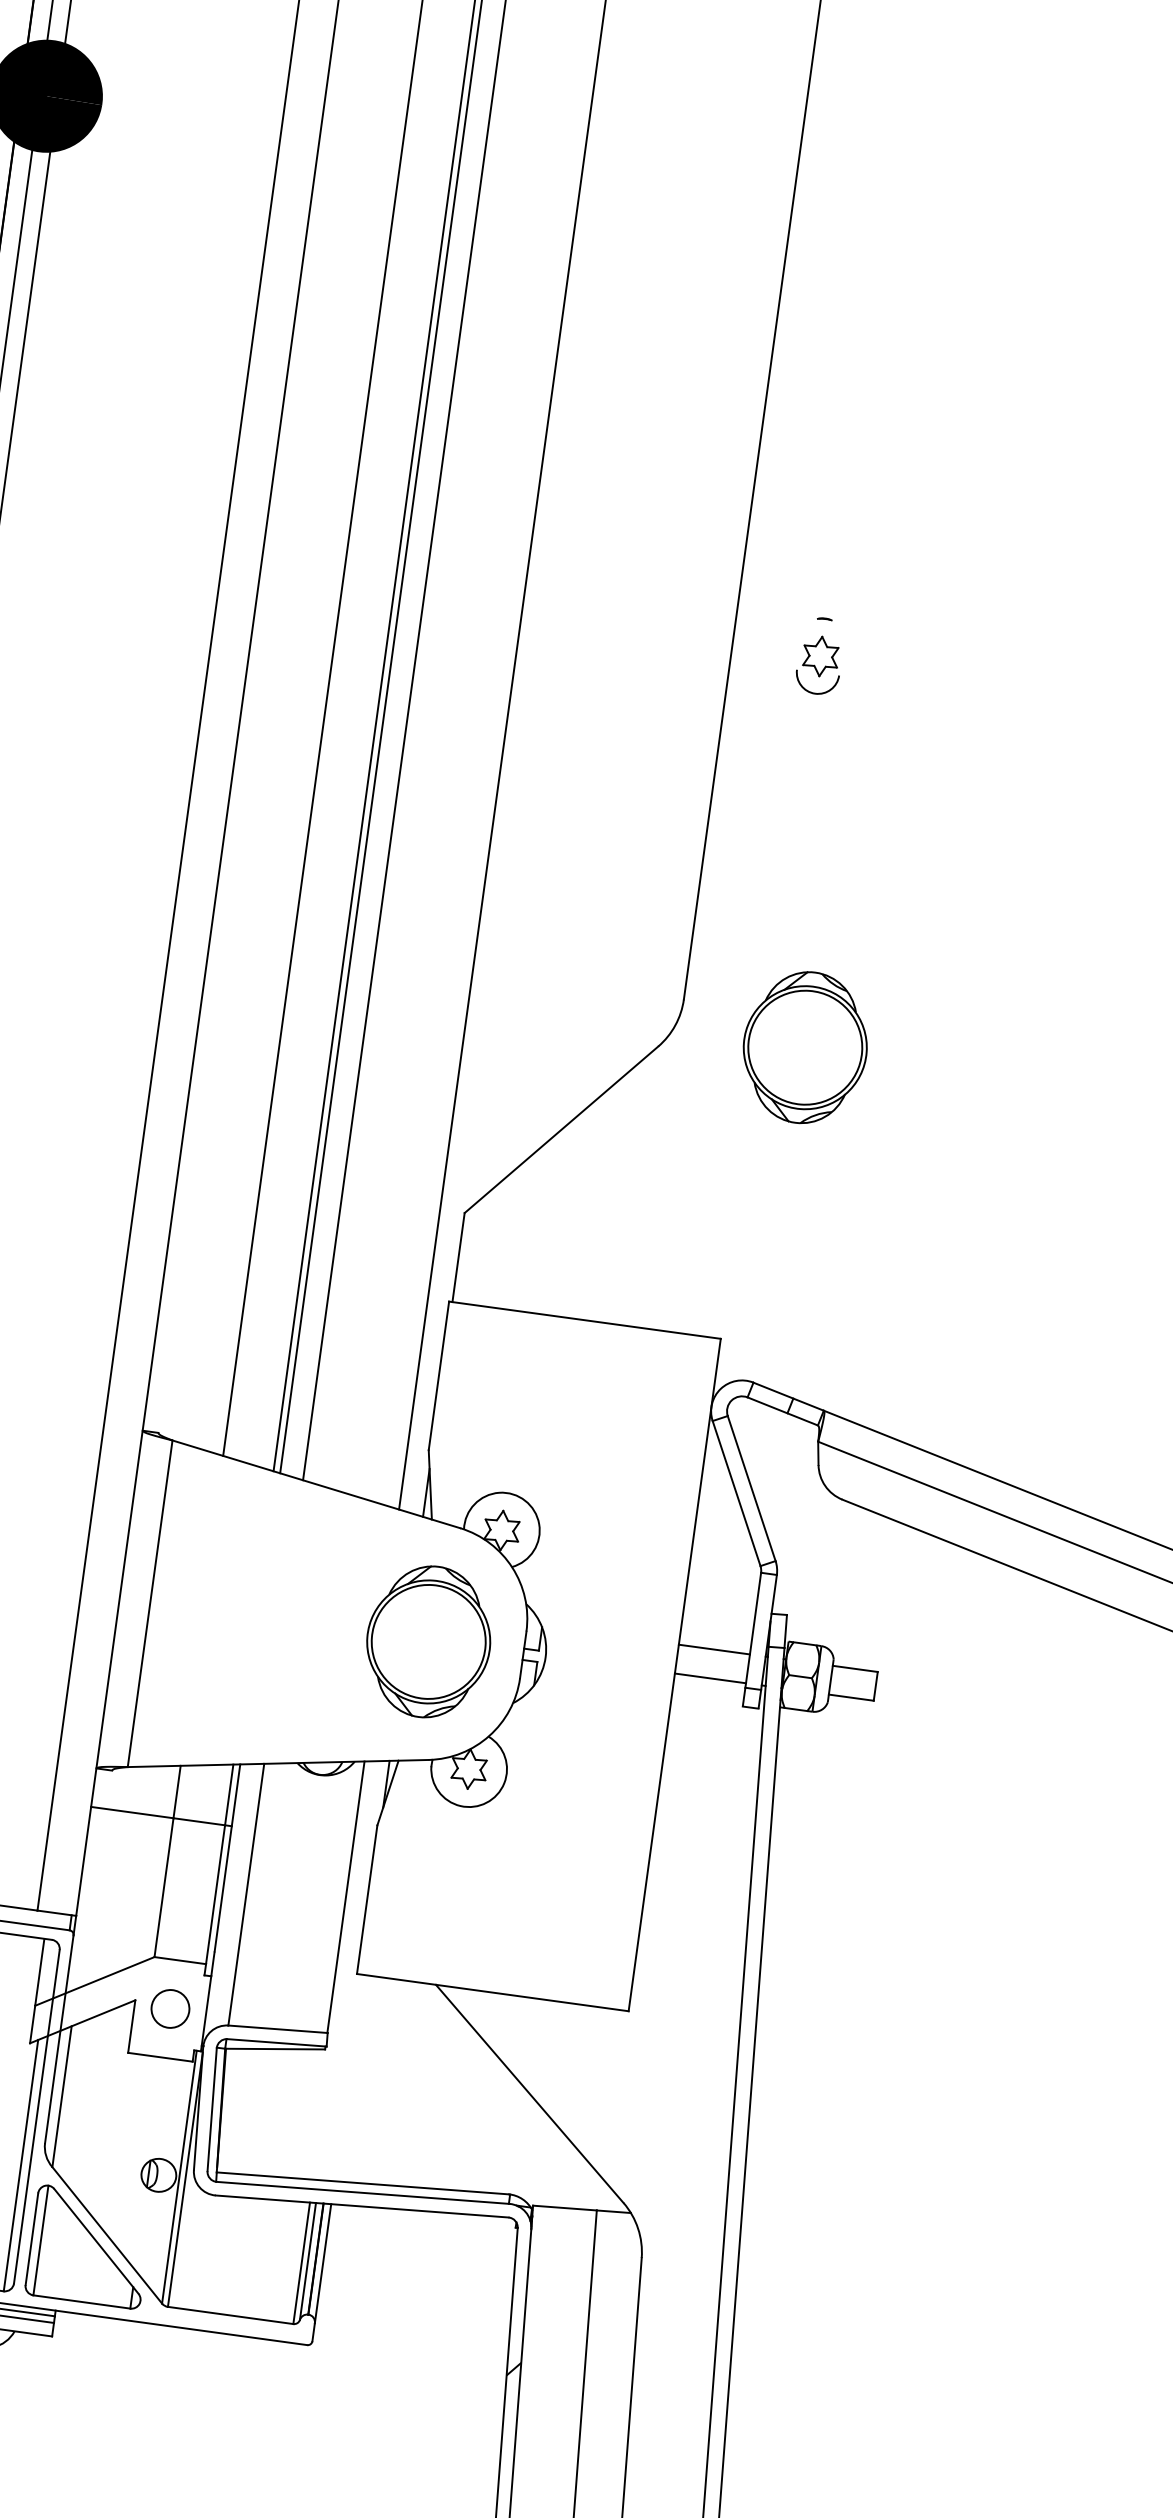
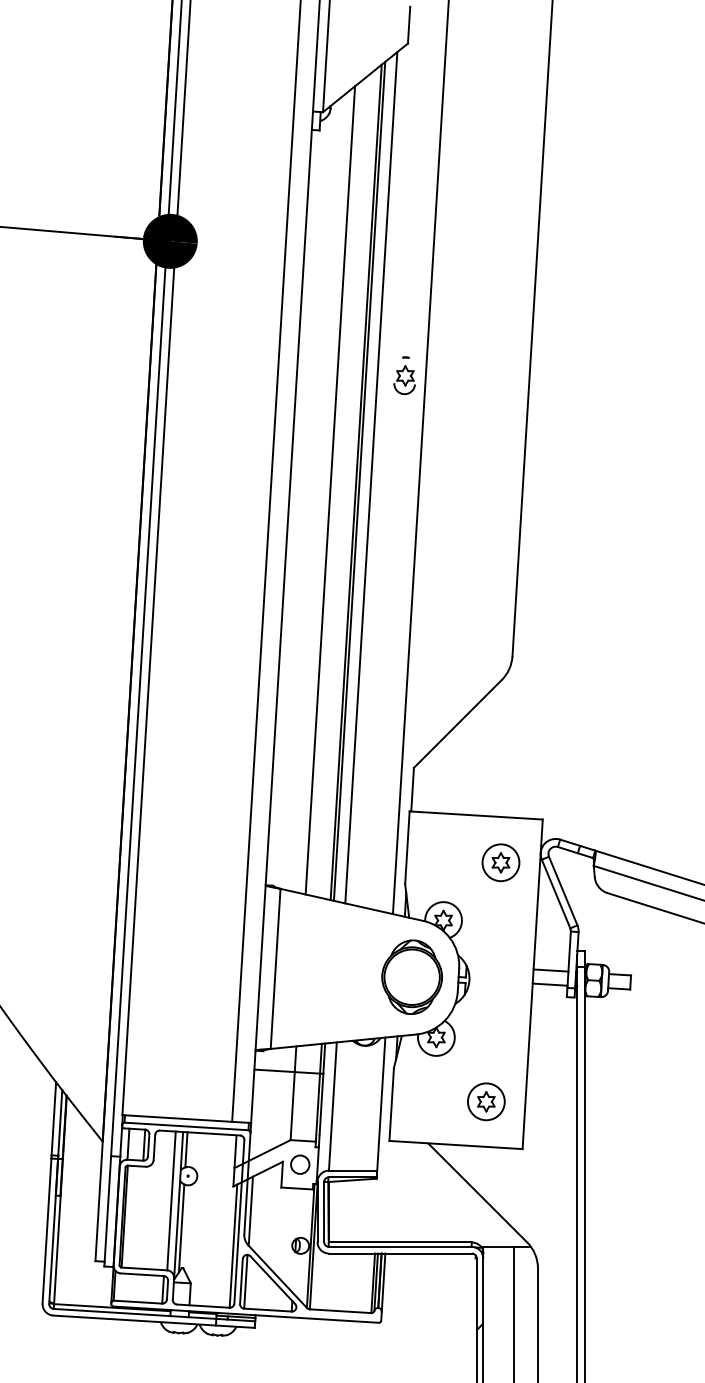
part: (819, 655) -> (404, 375), moved
part: (804, 1046) -> (572, 674), removed
part: (627, 1420) -> (500, 862), added
part: (561, 1908) -> (486, 1101), added

